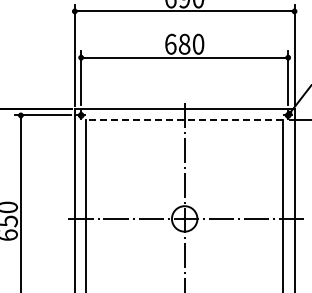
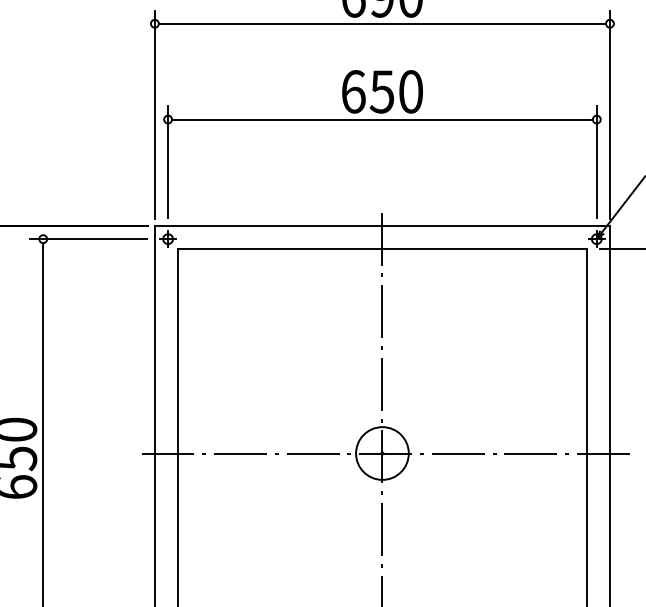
text: (184, 43) -> (382, 90), 680 -> 650
line: (184, 120) -> (382, 249), dashed -> solid

